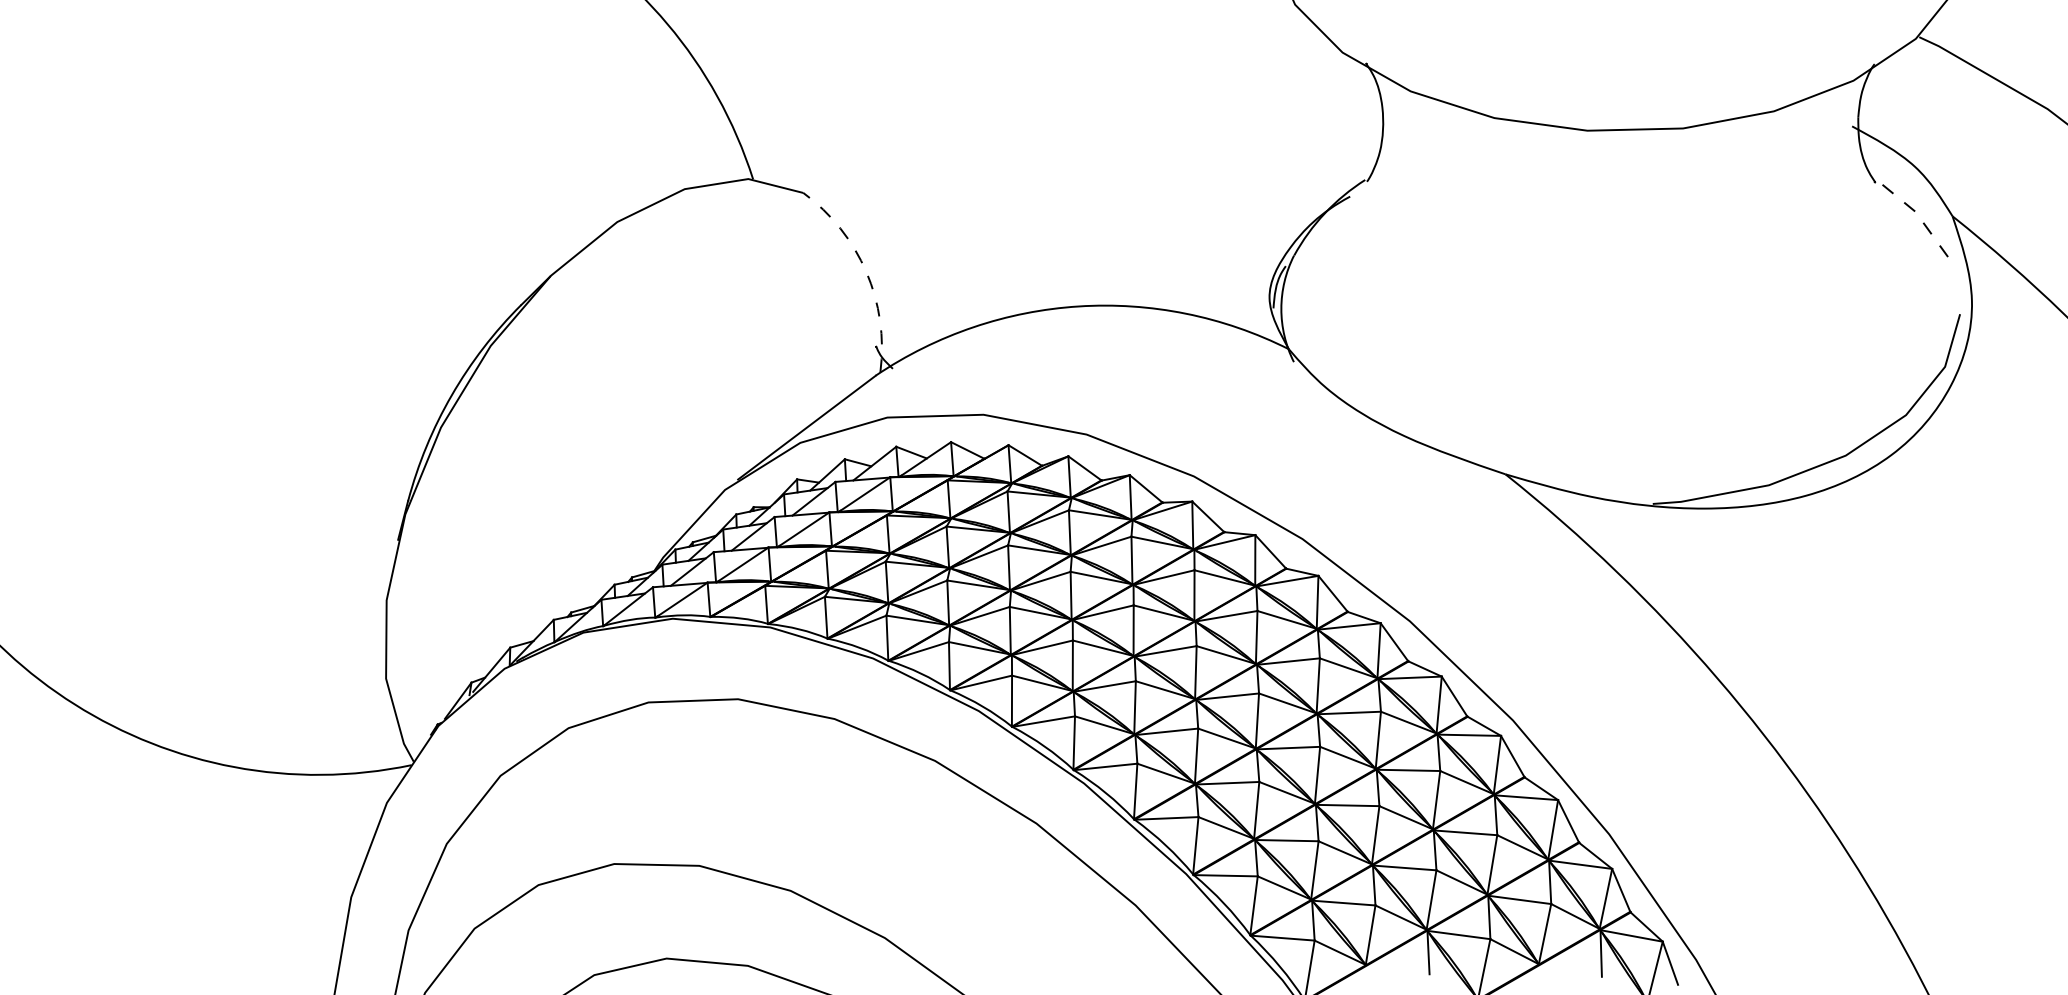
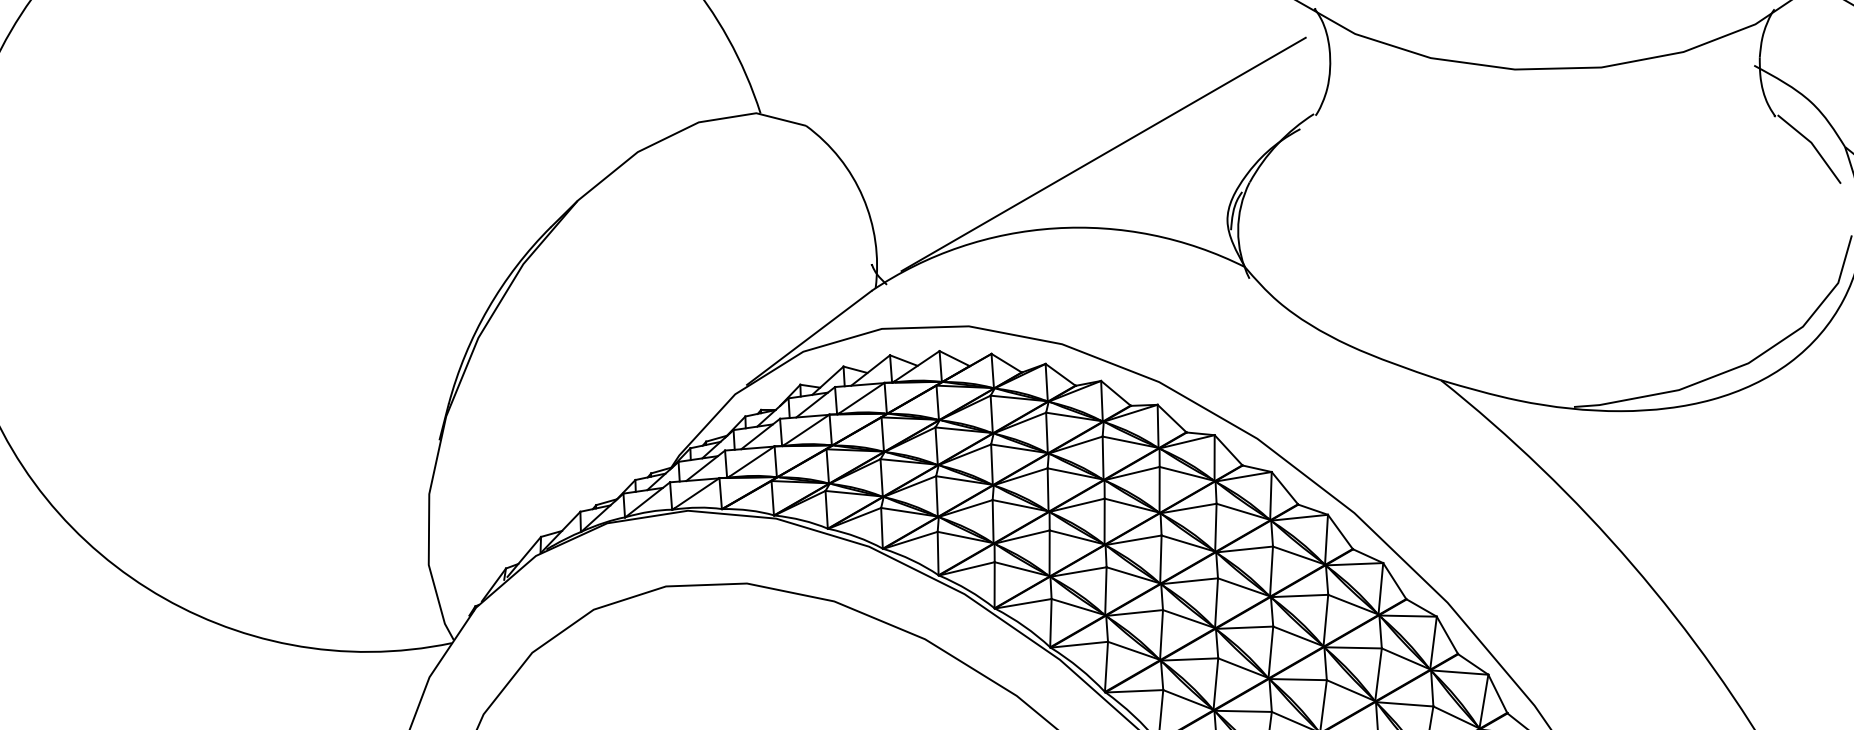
line: (1917, 214) -> (1813, 145), dashed -> solid
line: (1132, 224) -> (1103, 154), added
arc: (866, 272) -> (863, 197), dashed -> solid

